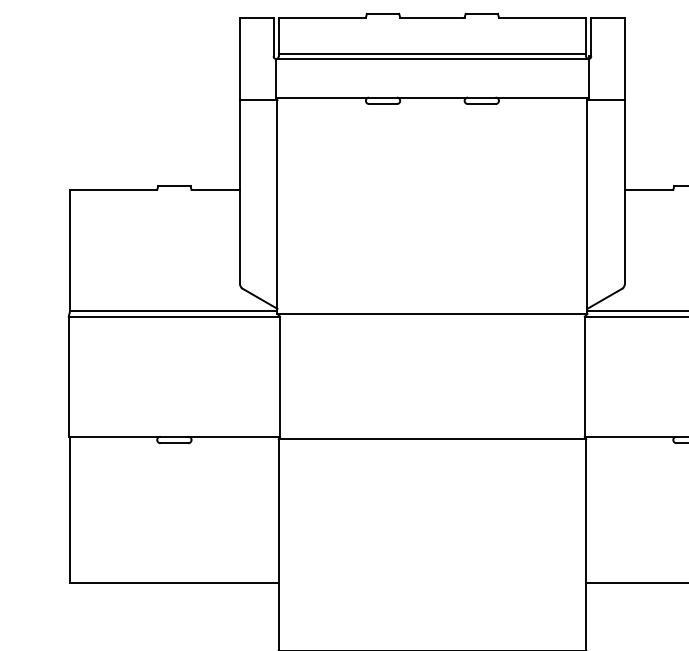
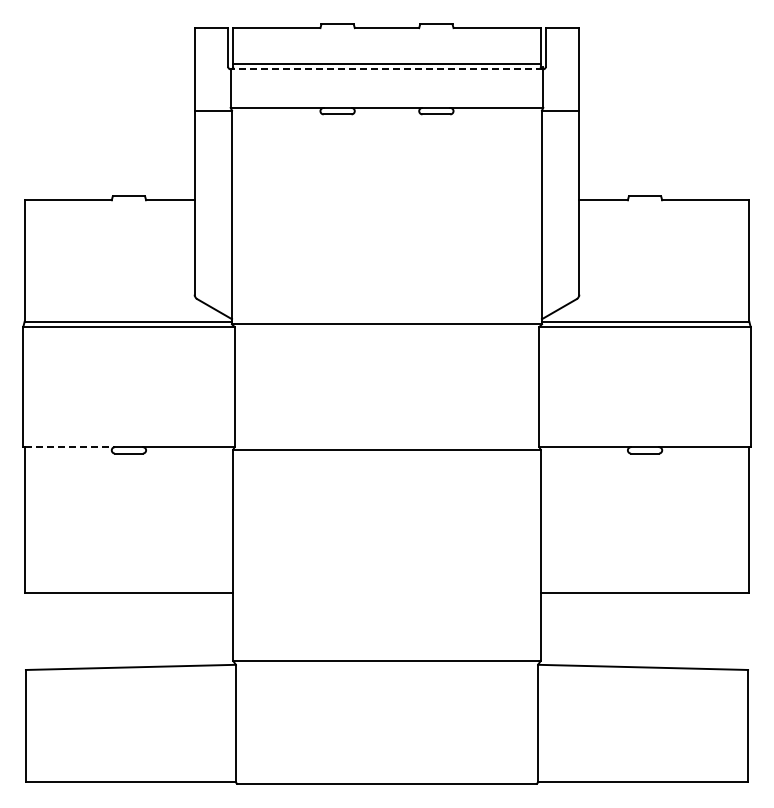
line: (431, 59) -> (386, 69), solid -> dashed
line: (115, 437) -> (70, 447), solid -> dashed

